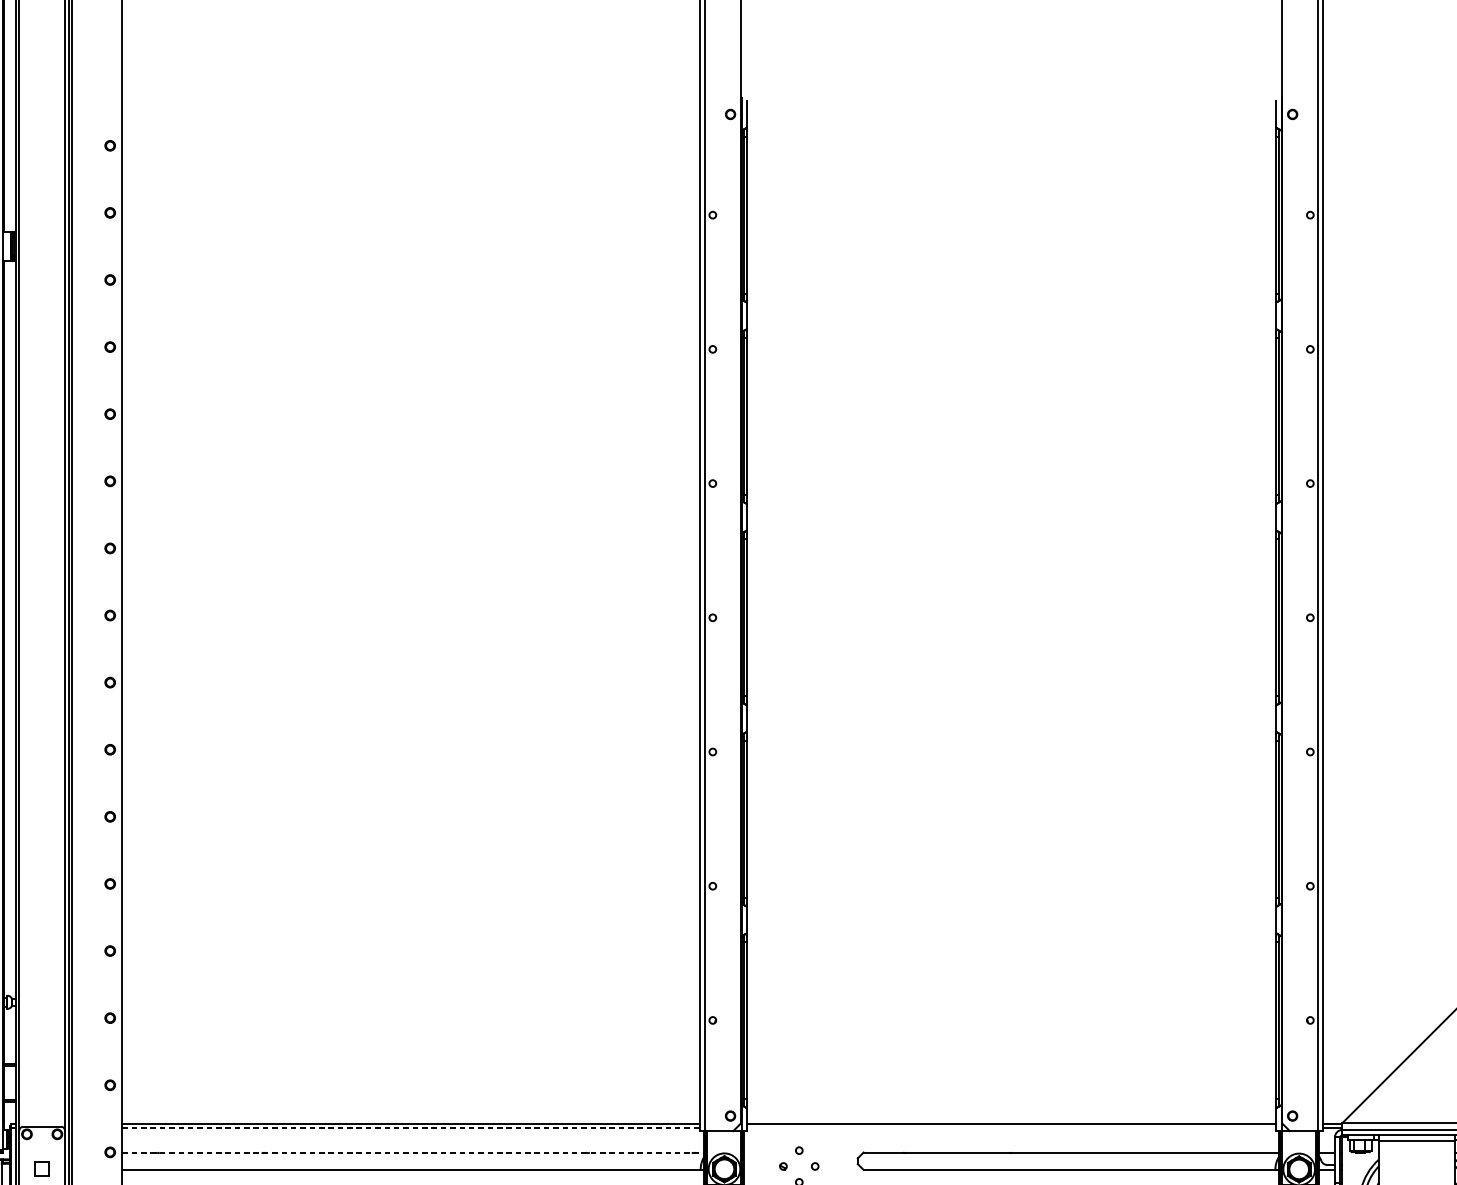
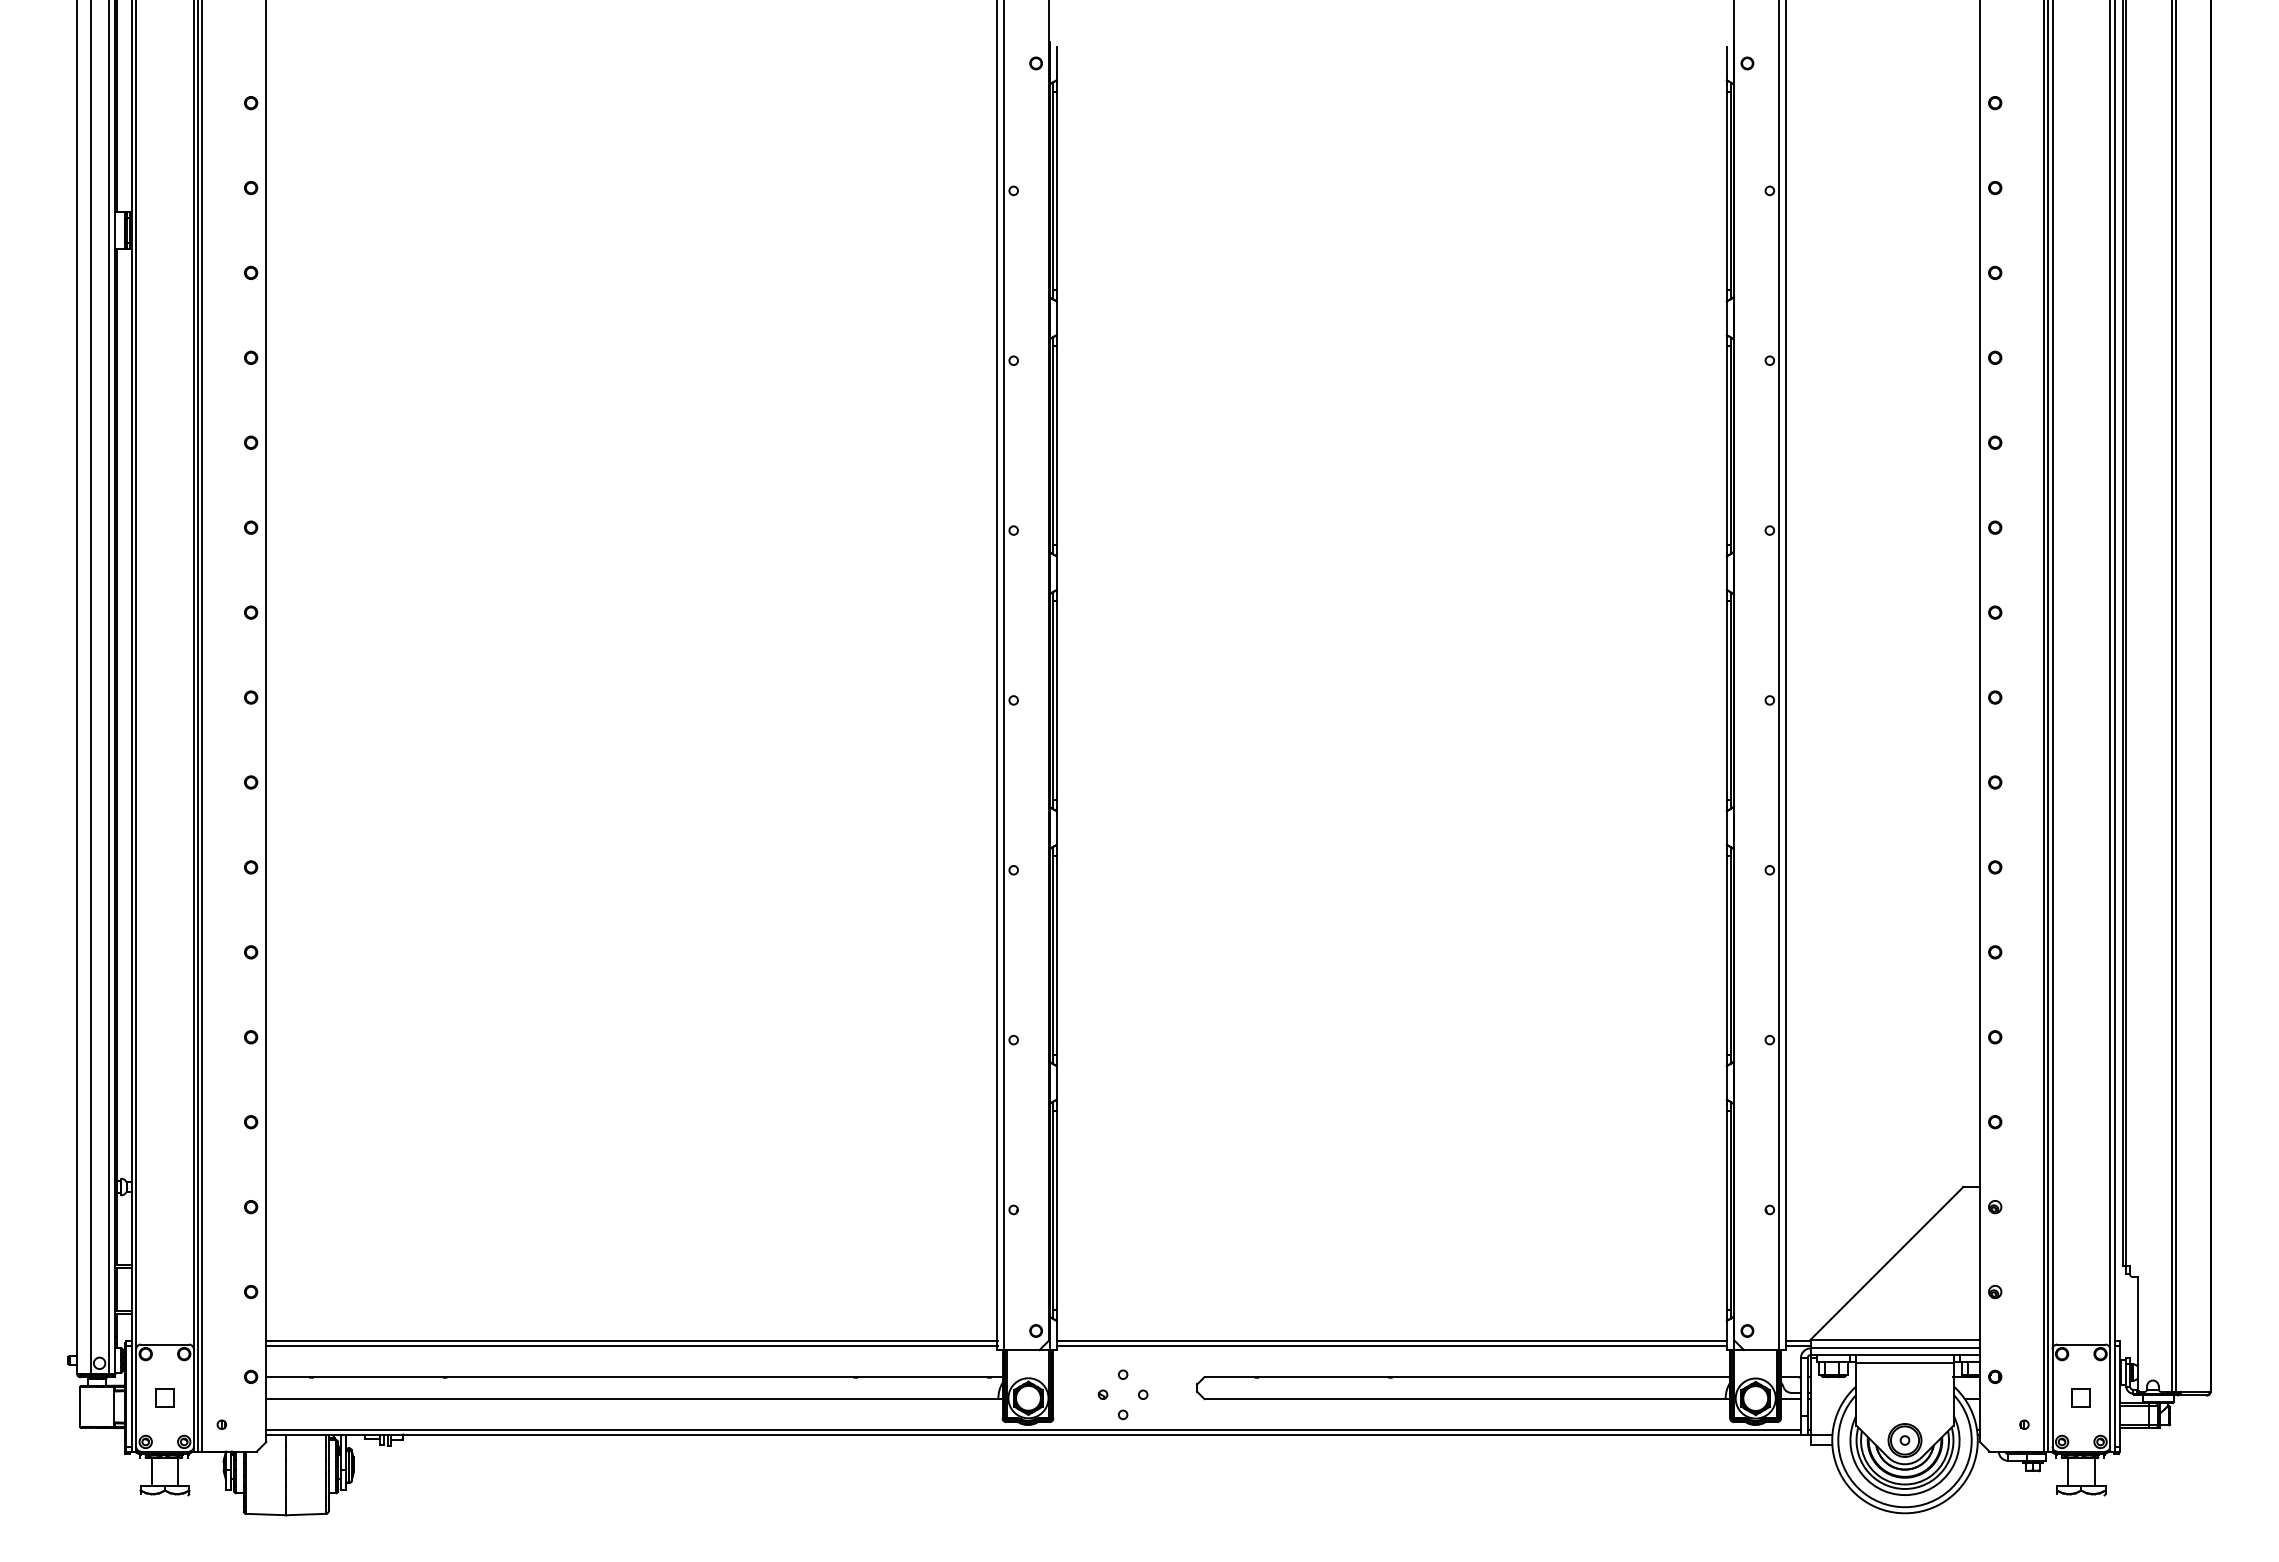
line: (410, 1128) -> (631, 1346), dashed -> solid
line: (1011, 1128) -> (1391, 1346), added
line: (413, 1152) -> (635, 1377), dashed -> solid

